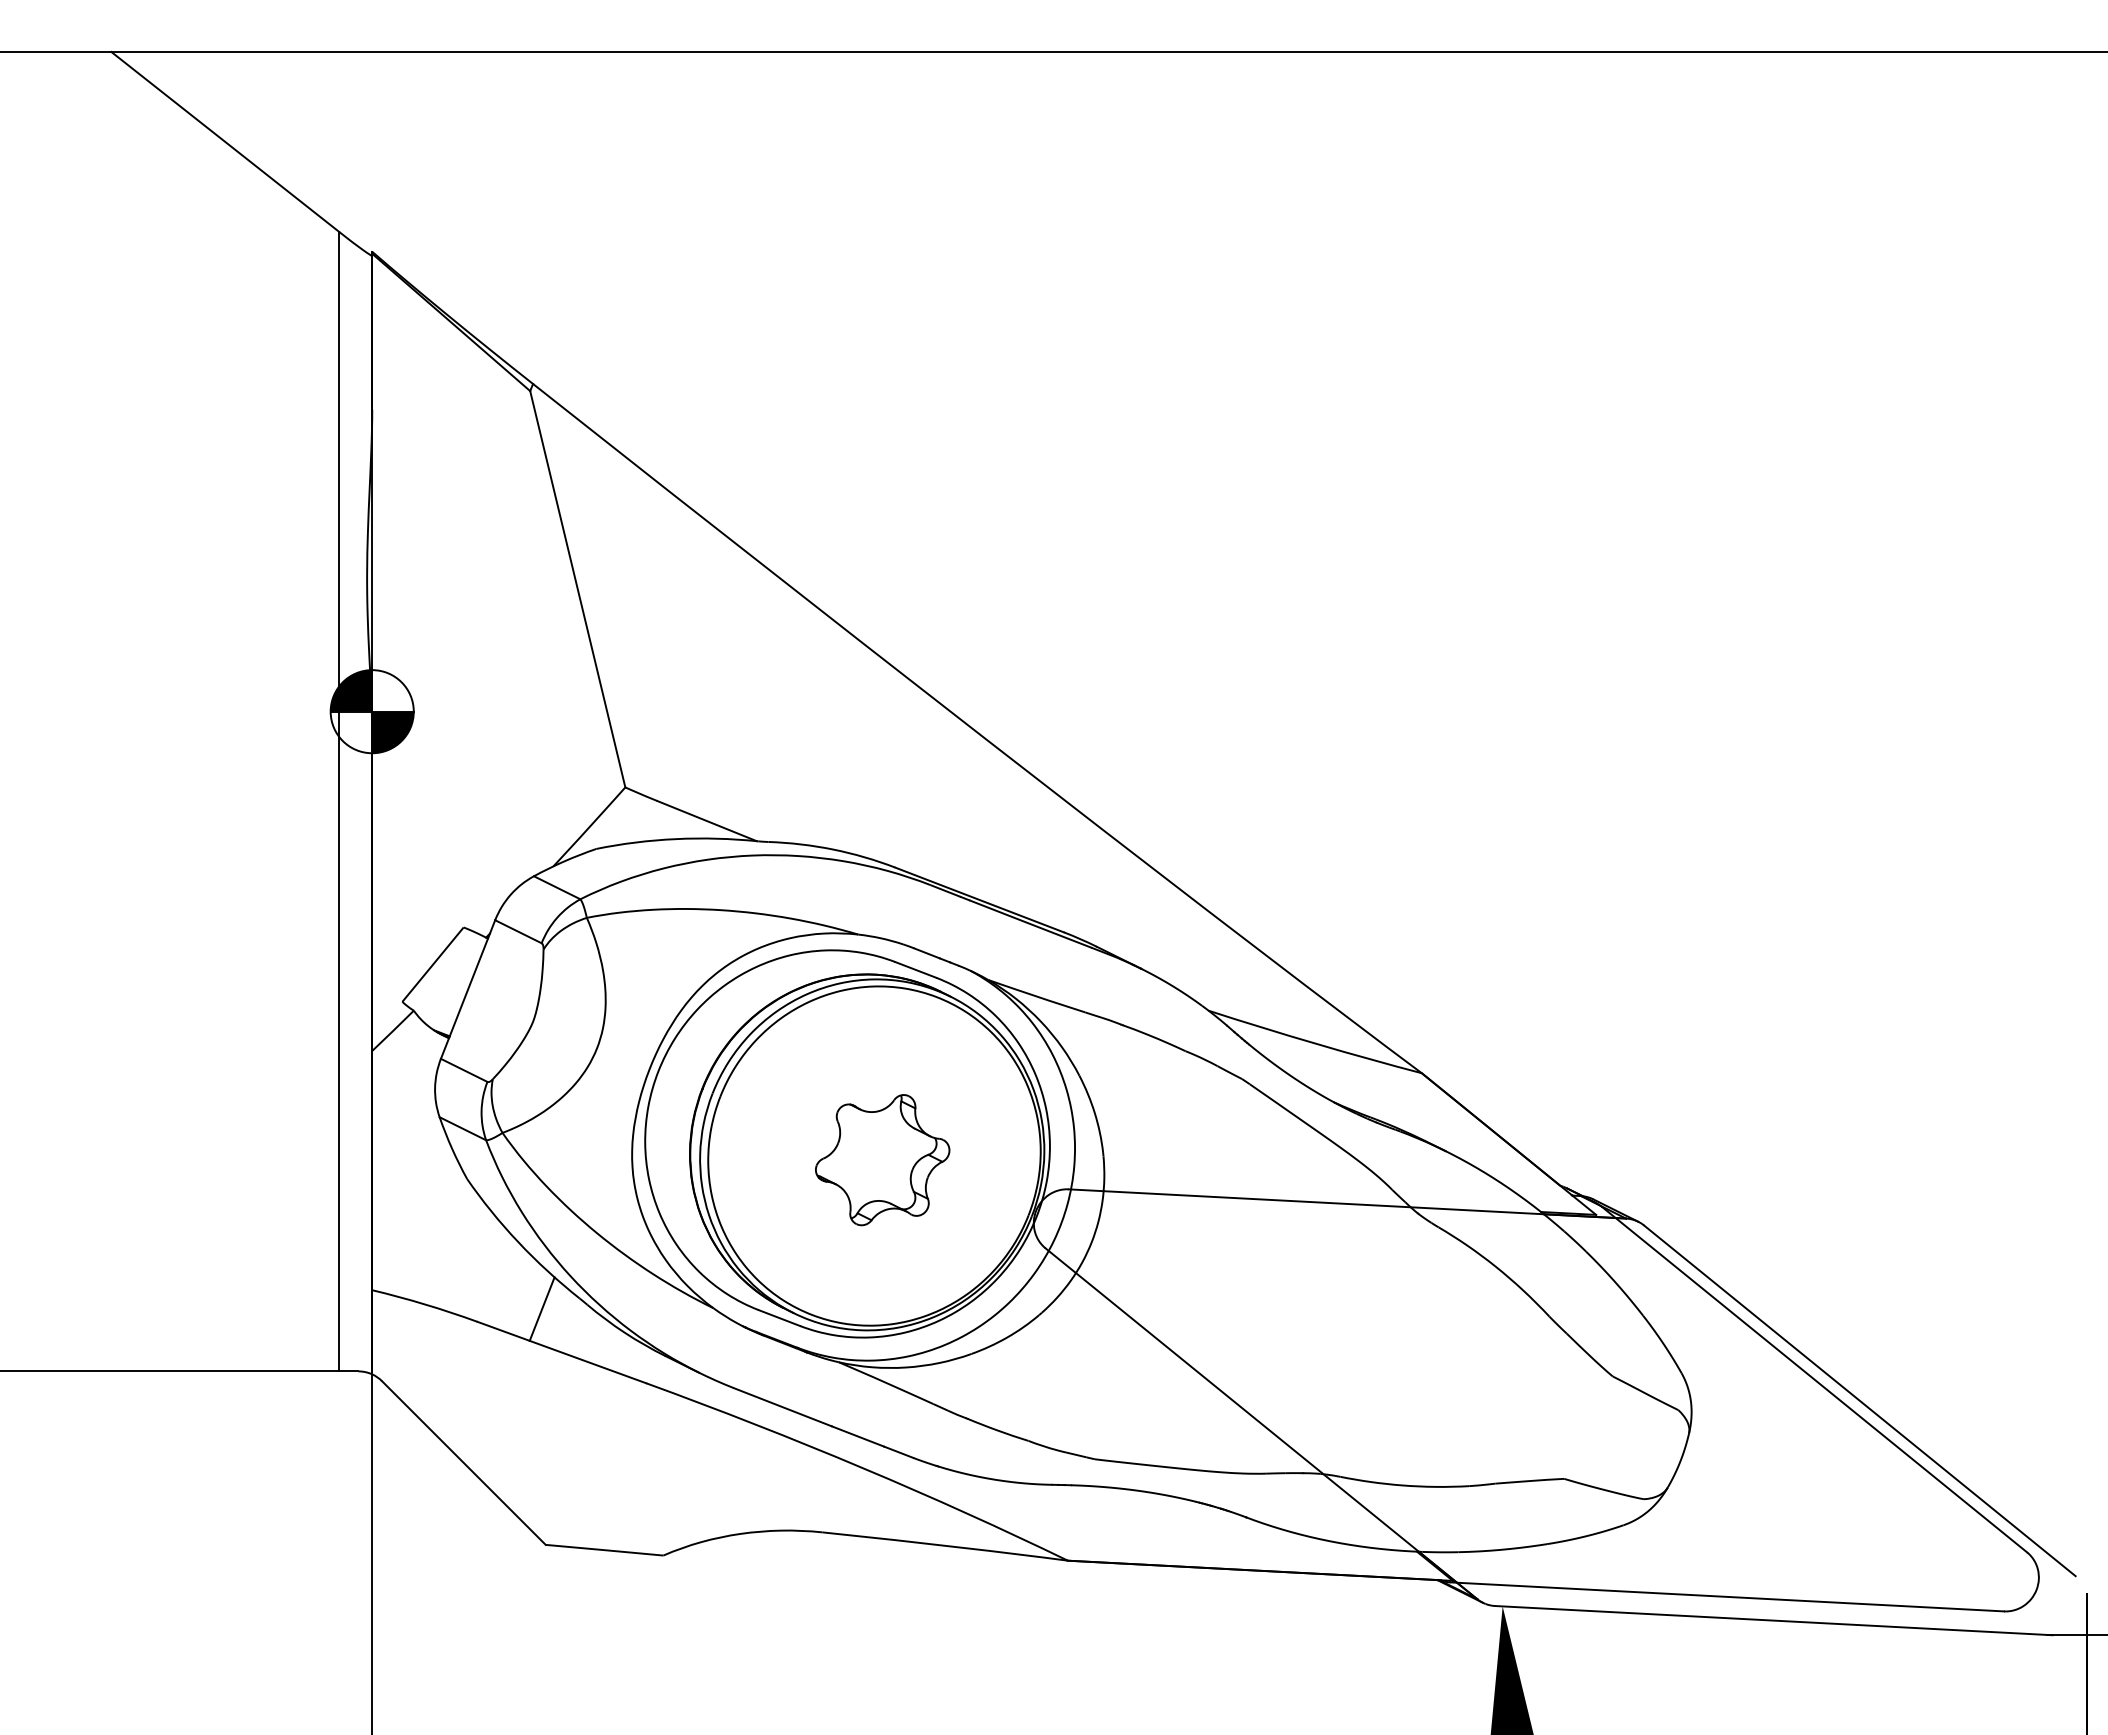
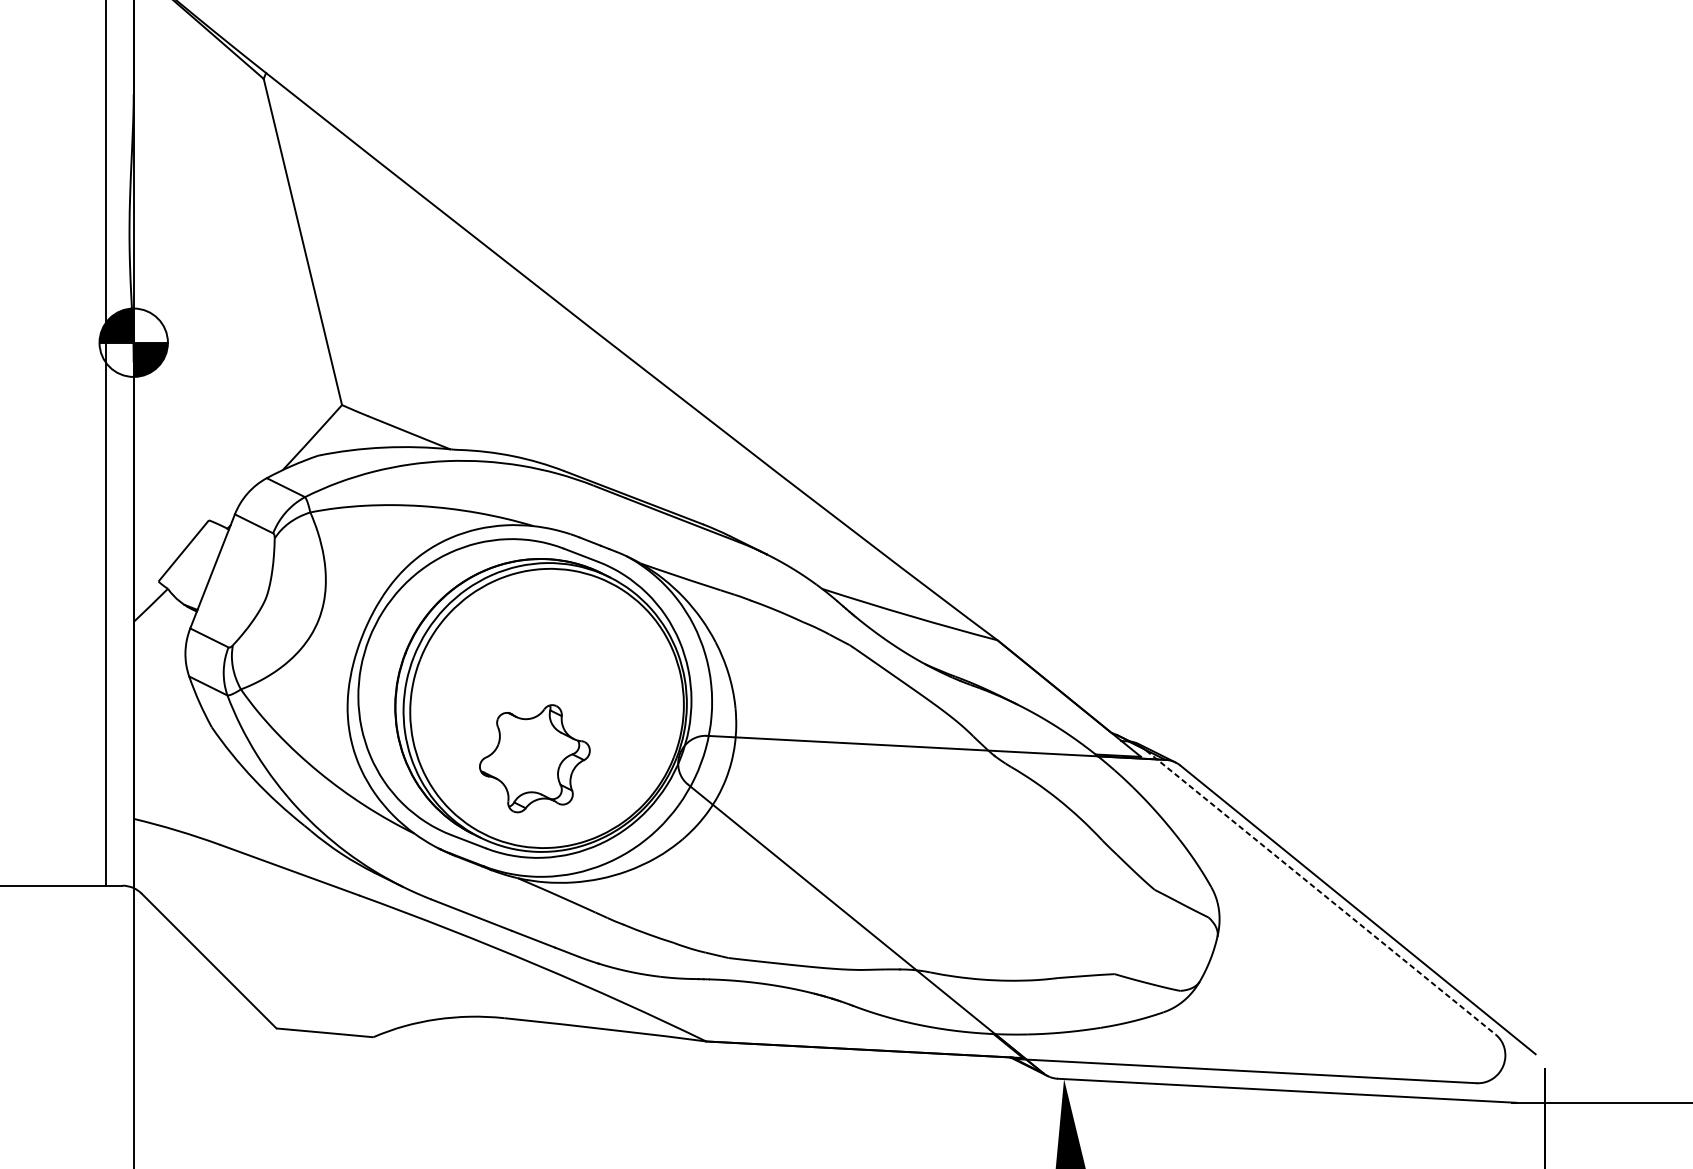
part: (882, 1160) -> (534, 759), moved
line: (541, 1308) -> (273, 833), removed
line: (1814, 1379) -> (1320, 892), solid -> dashed

